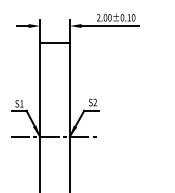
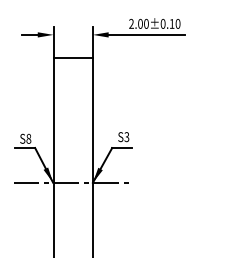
text: (94, 102) -> (126, 137), S2 -> S3
text: (21, 103) -> (28, 138), S1 -> S8

